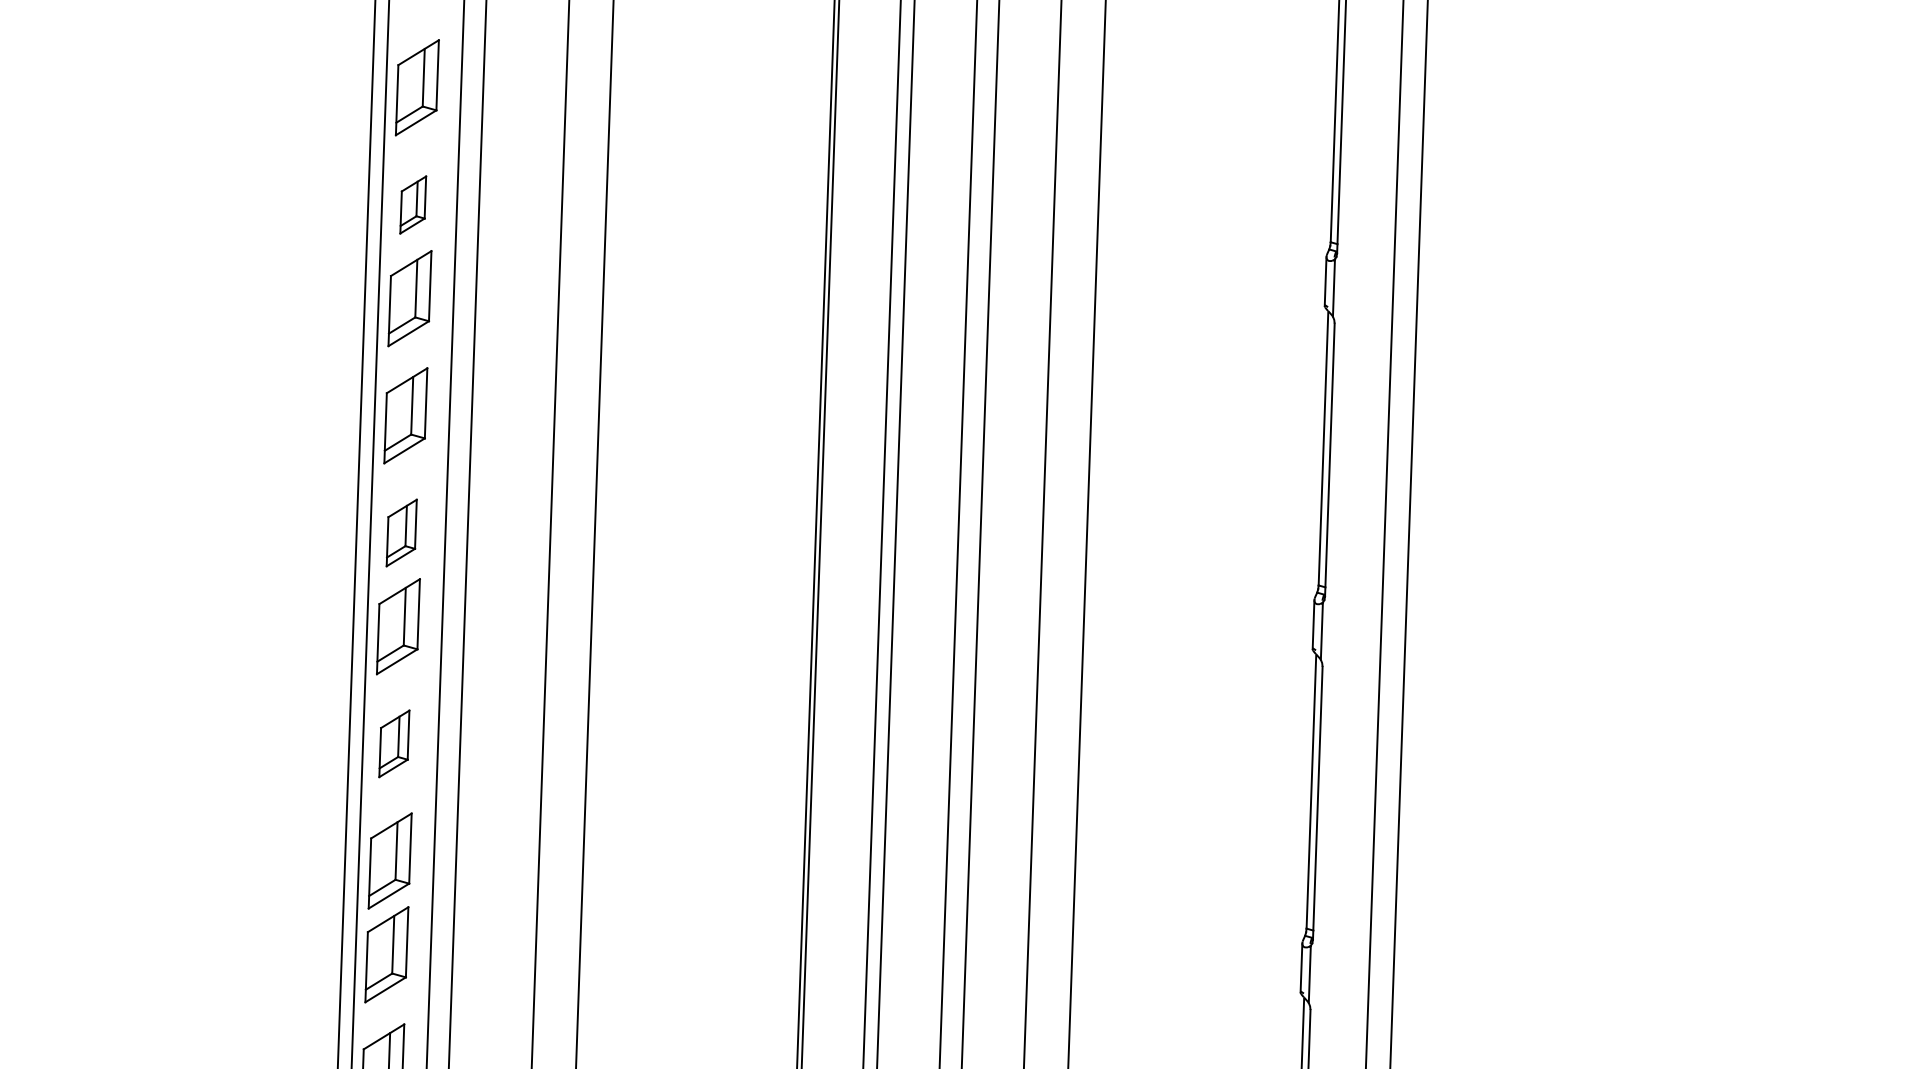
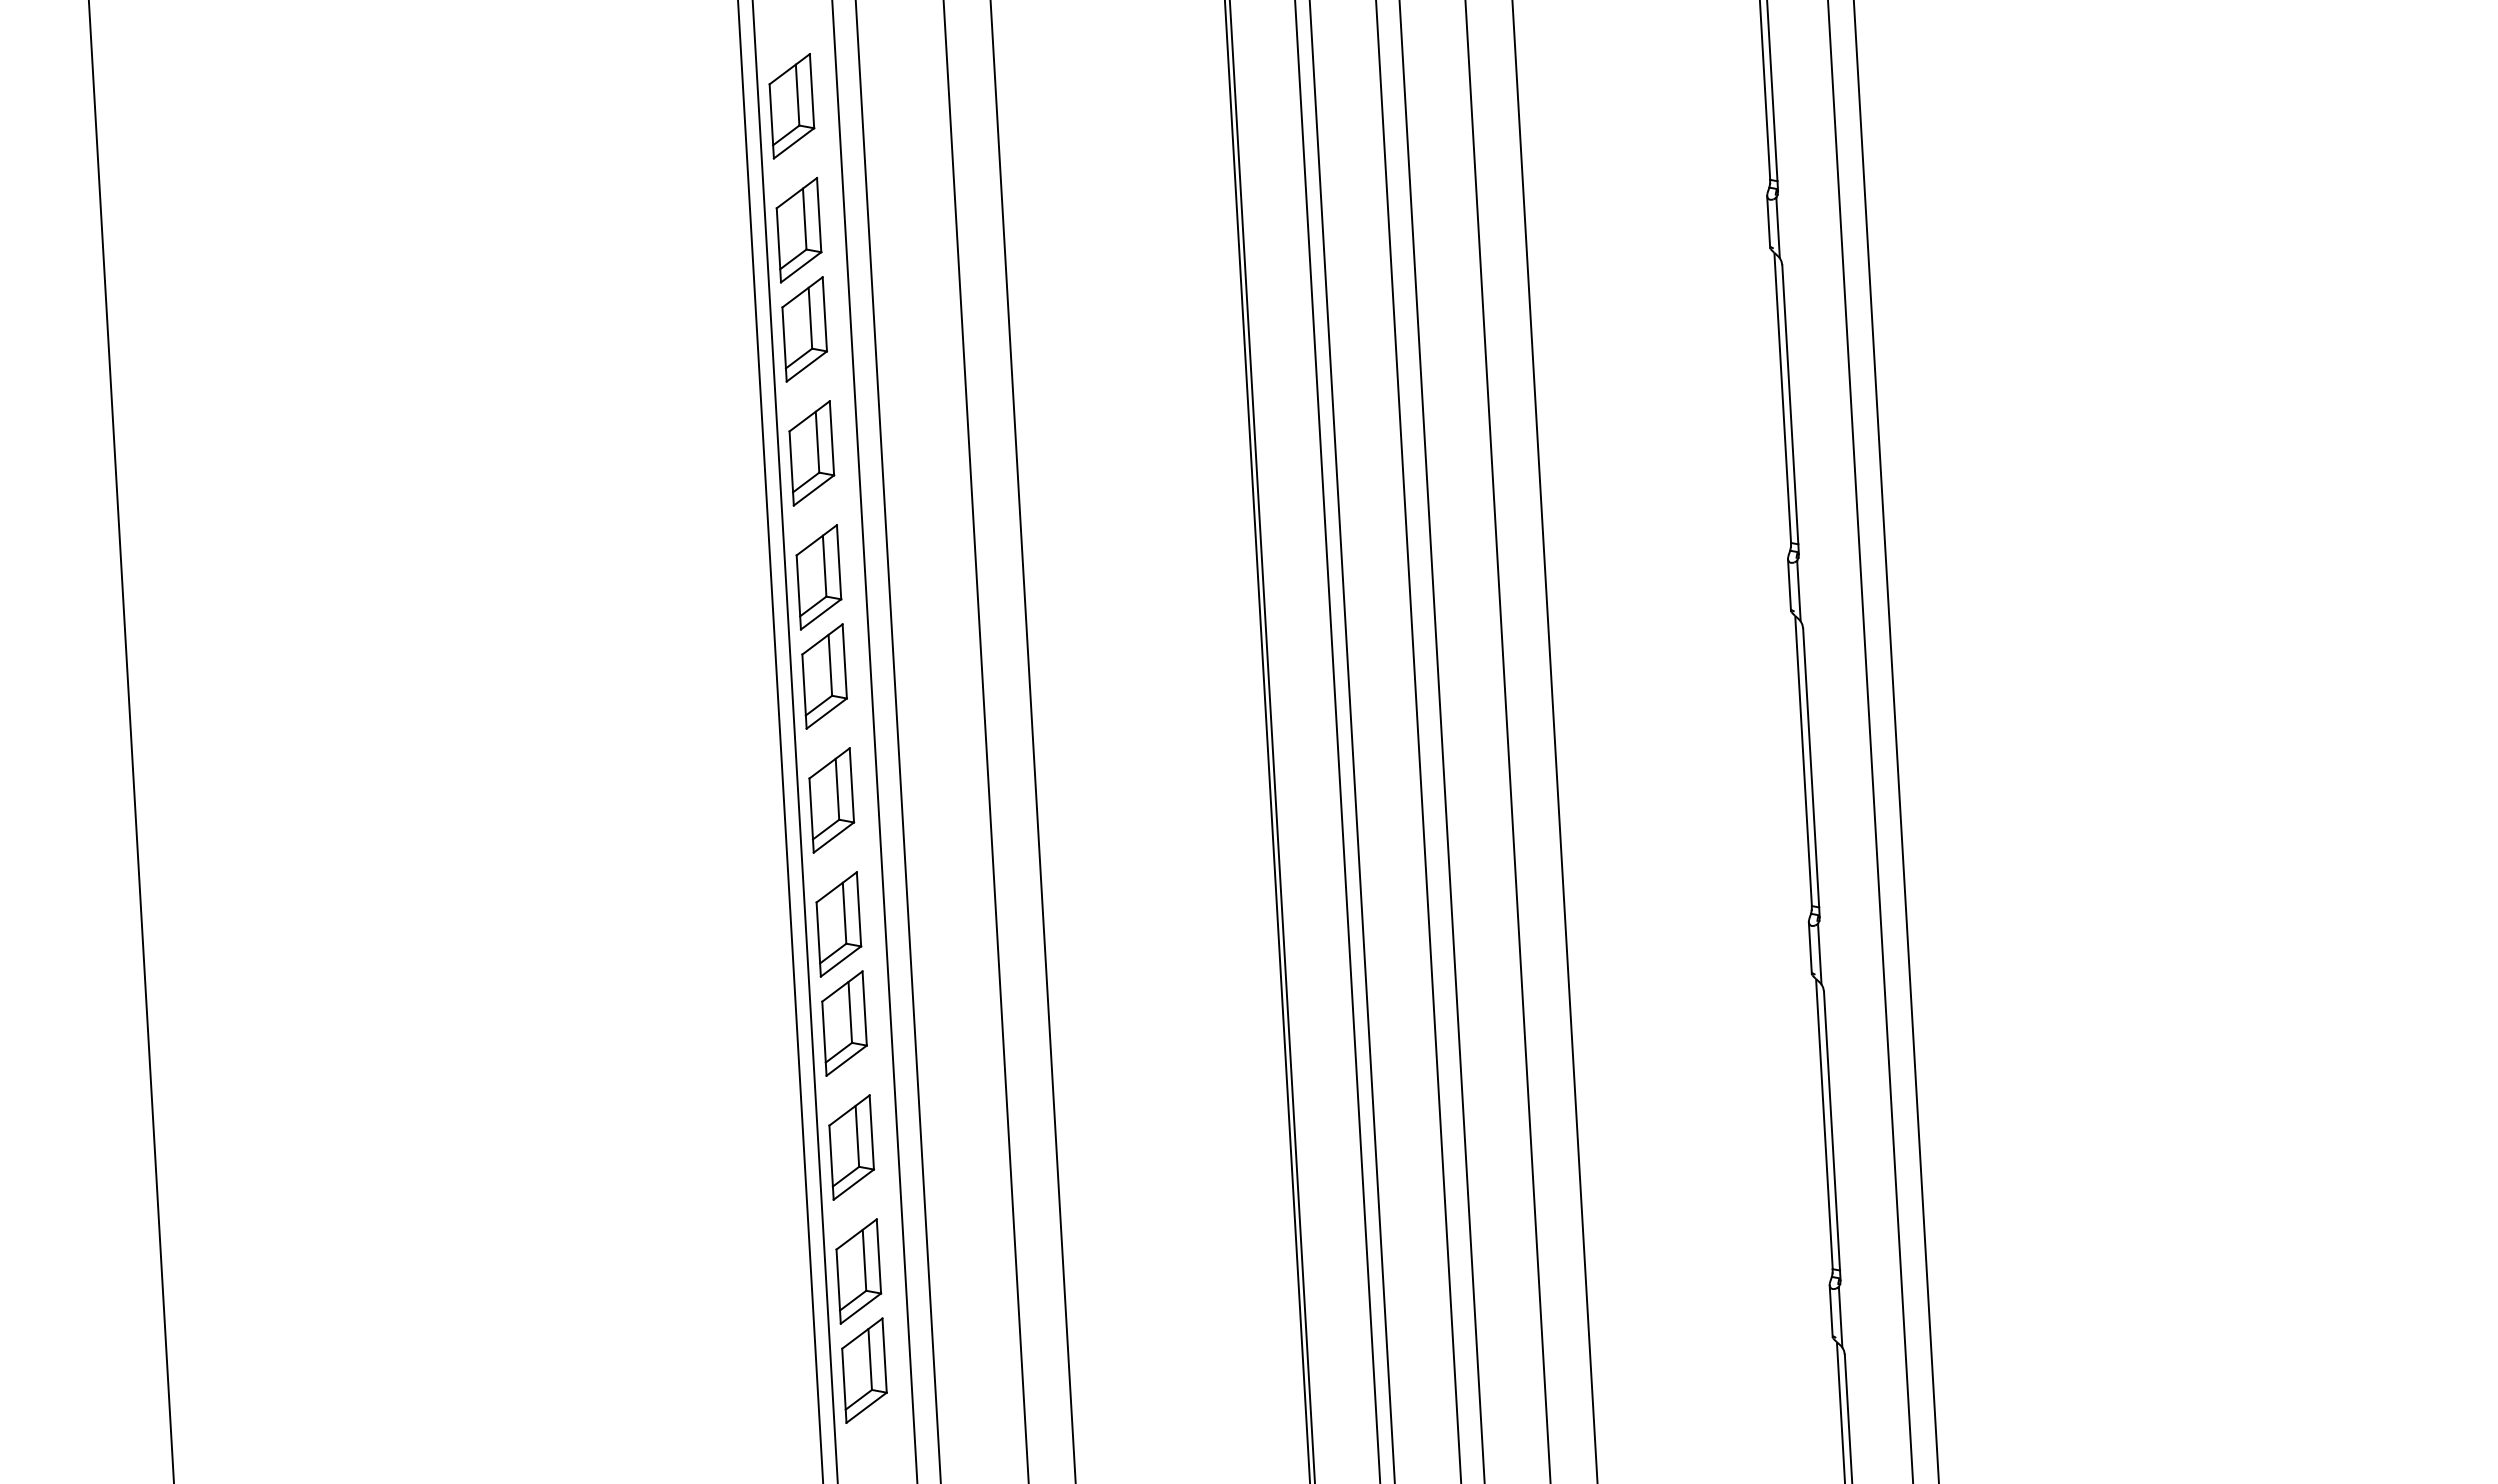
part: (412, 205) -> (798, 230), size x1.67
part: (401, 533) -> (818, 577), size x1.43
part: (394, 743) -> (831, 800), size x1.43

